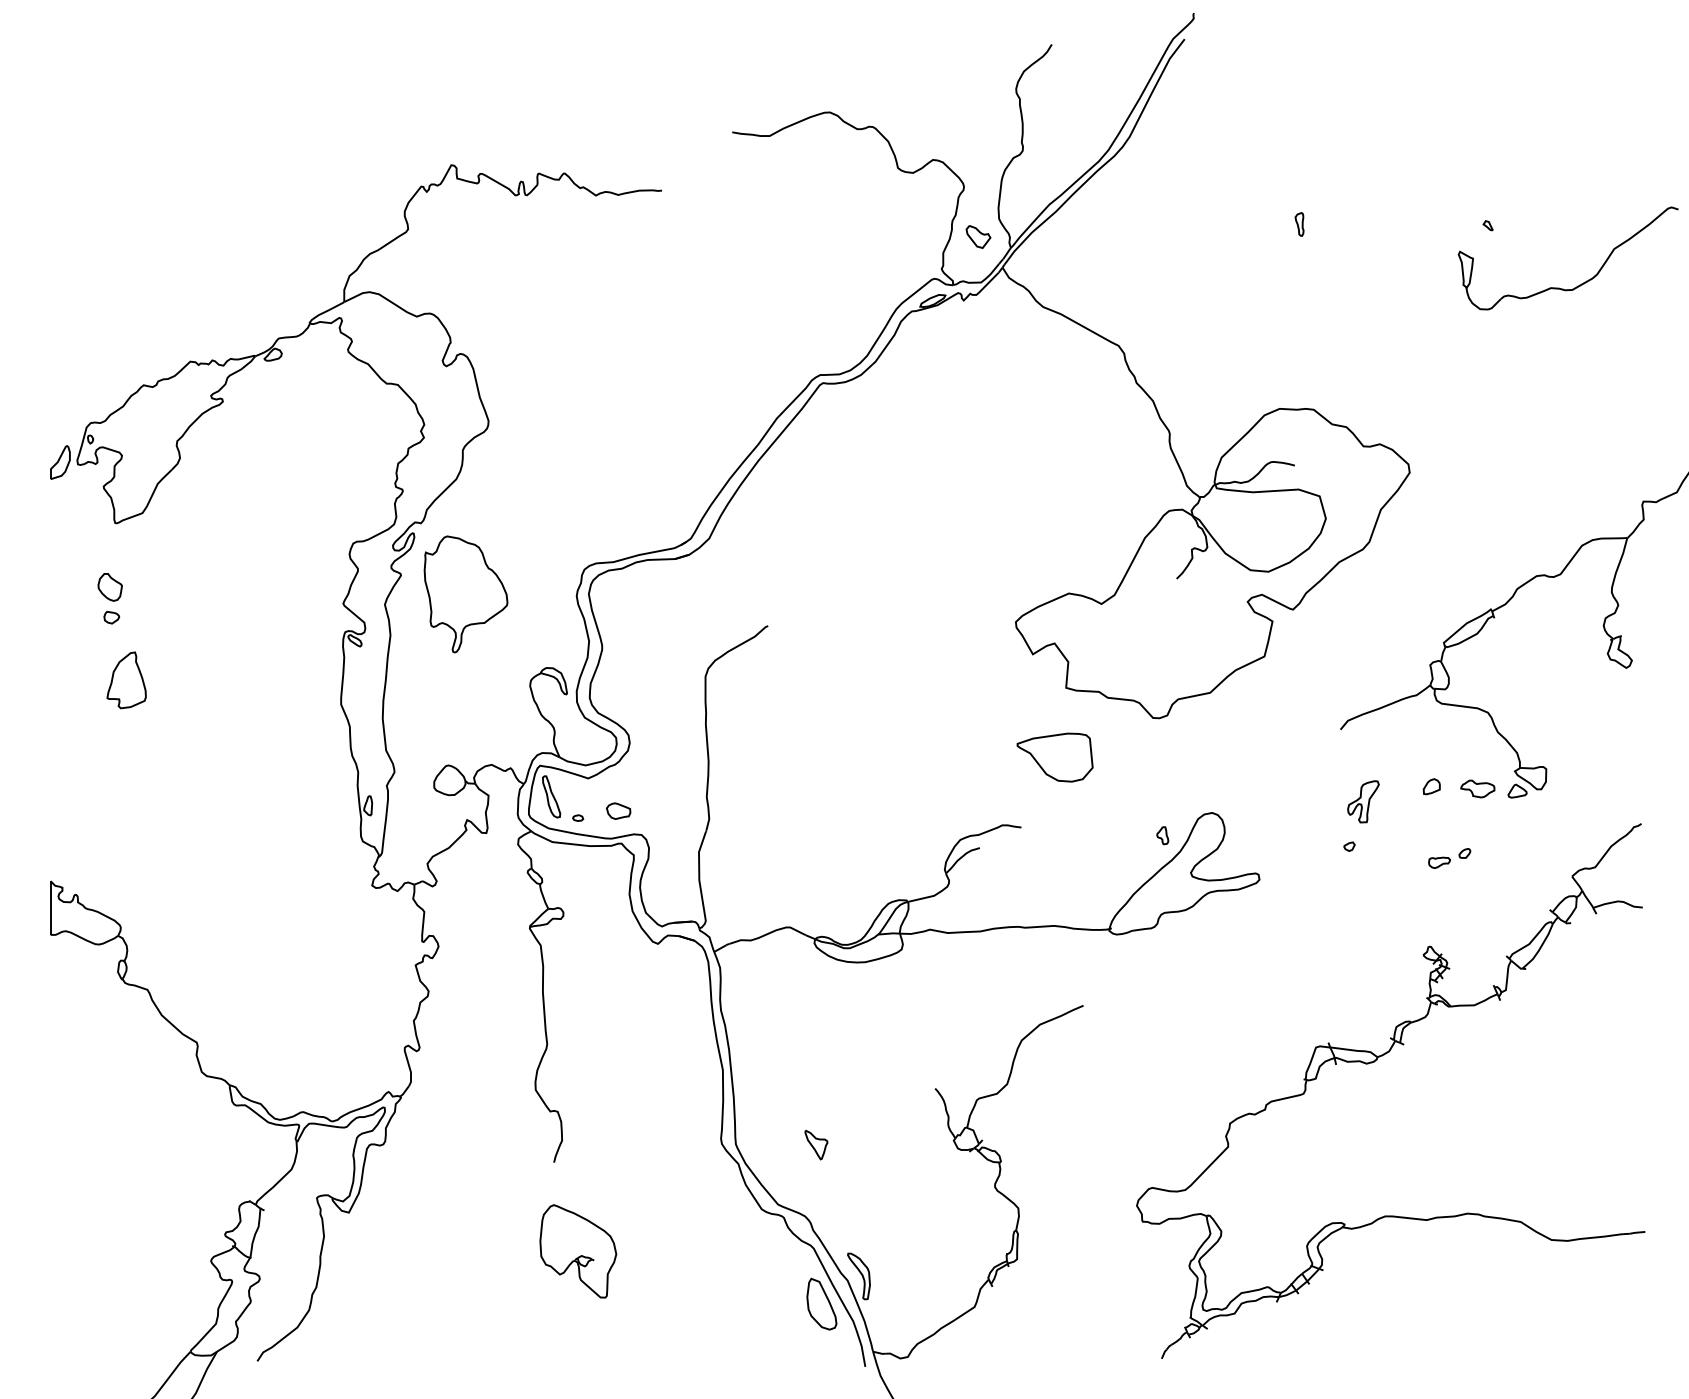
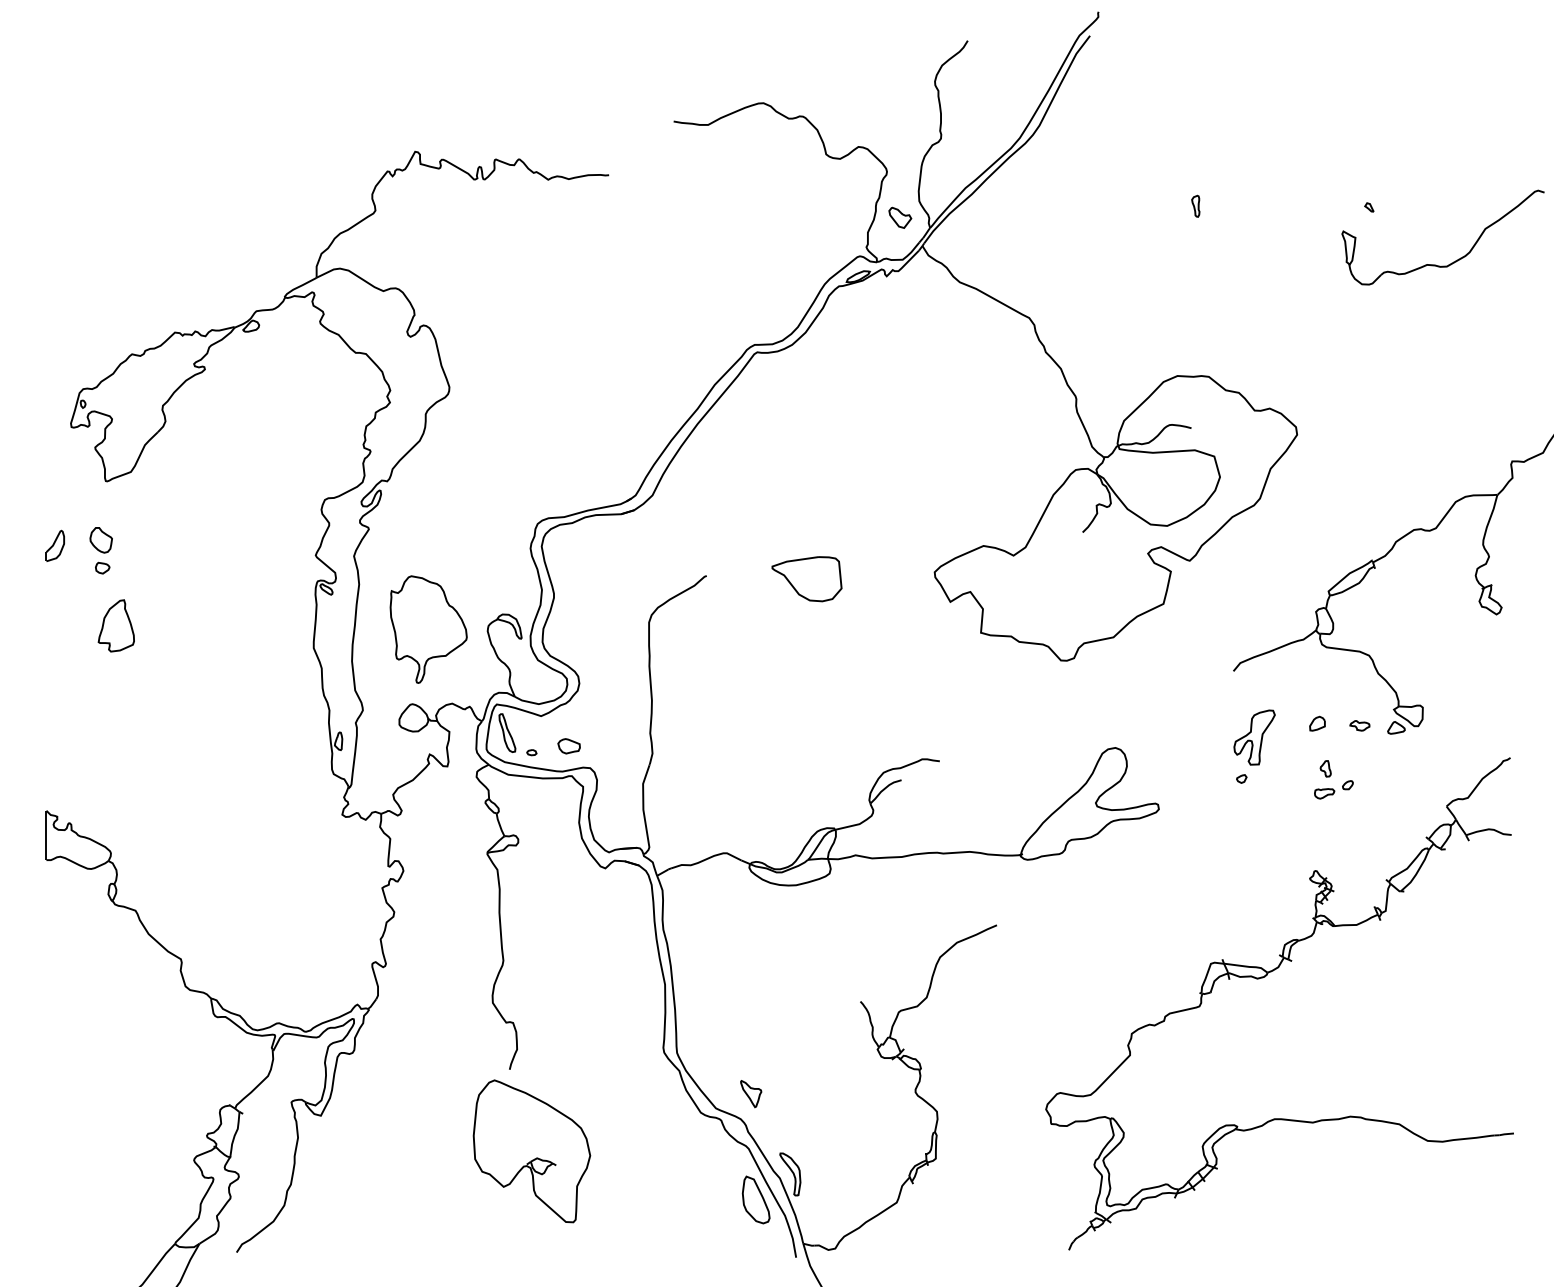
part: (60, 462) -> (55, 545), moved
part: (465, 594) -> (428, 629), moved
part: (1054, 757) -> (806, 579), moved
part: (1477, 788) -> (1359, 725), size x0.62
part: (1363, 801) -> (1254, 737), size x1.43
part: (1162, 835) -> (1325, 768), moved
part: (816, 1145) -> (751, 1094), moved
part: (578, 1251) -> (532, 1151), size x1.67

